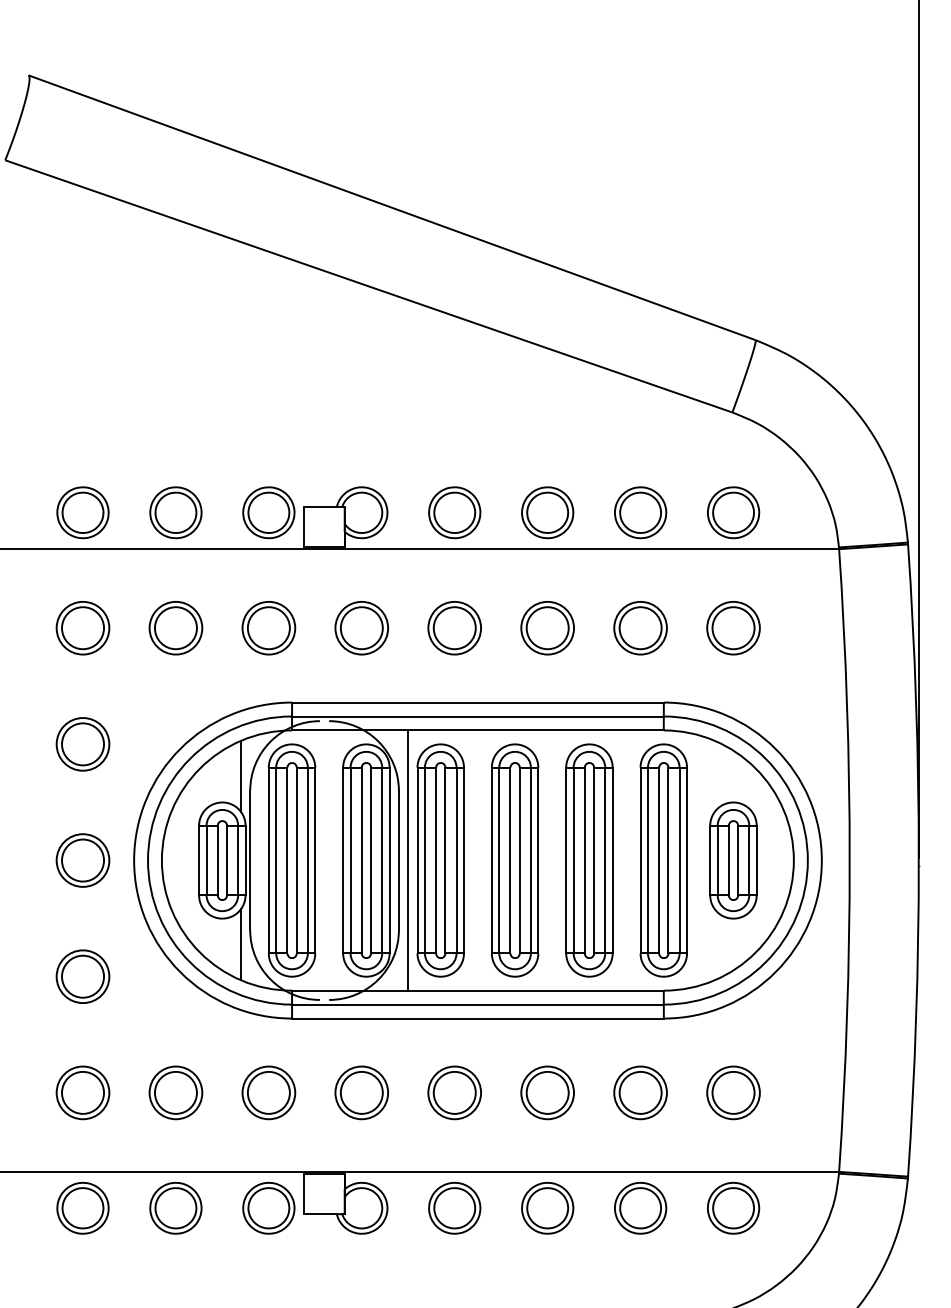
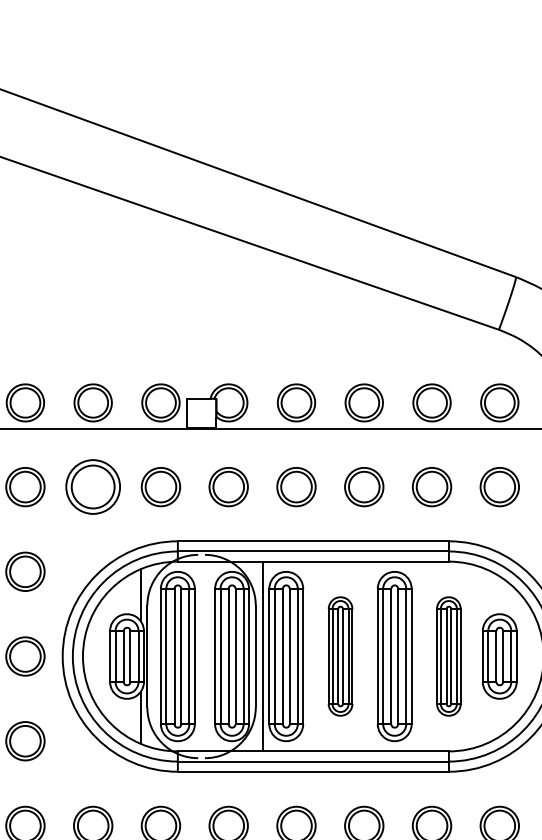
part: (175, 628) -> (92, 487), size x1.4
part: (515, 860) -> (340, 656), size x0.7
part: (663, 860) -> (448, 656), size x0.7

